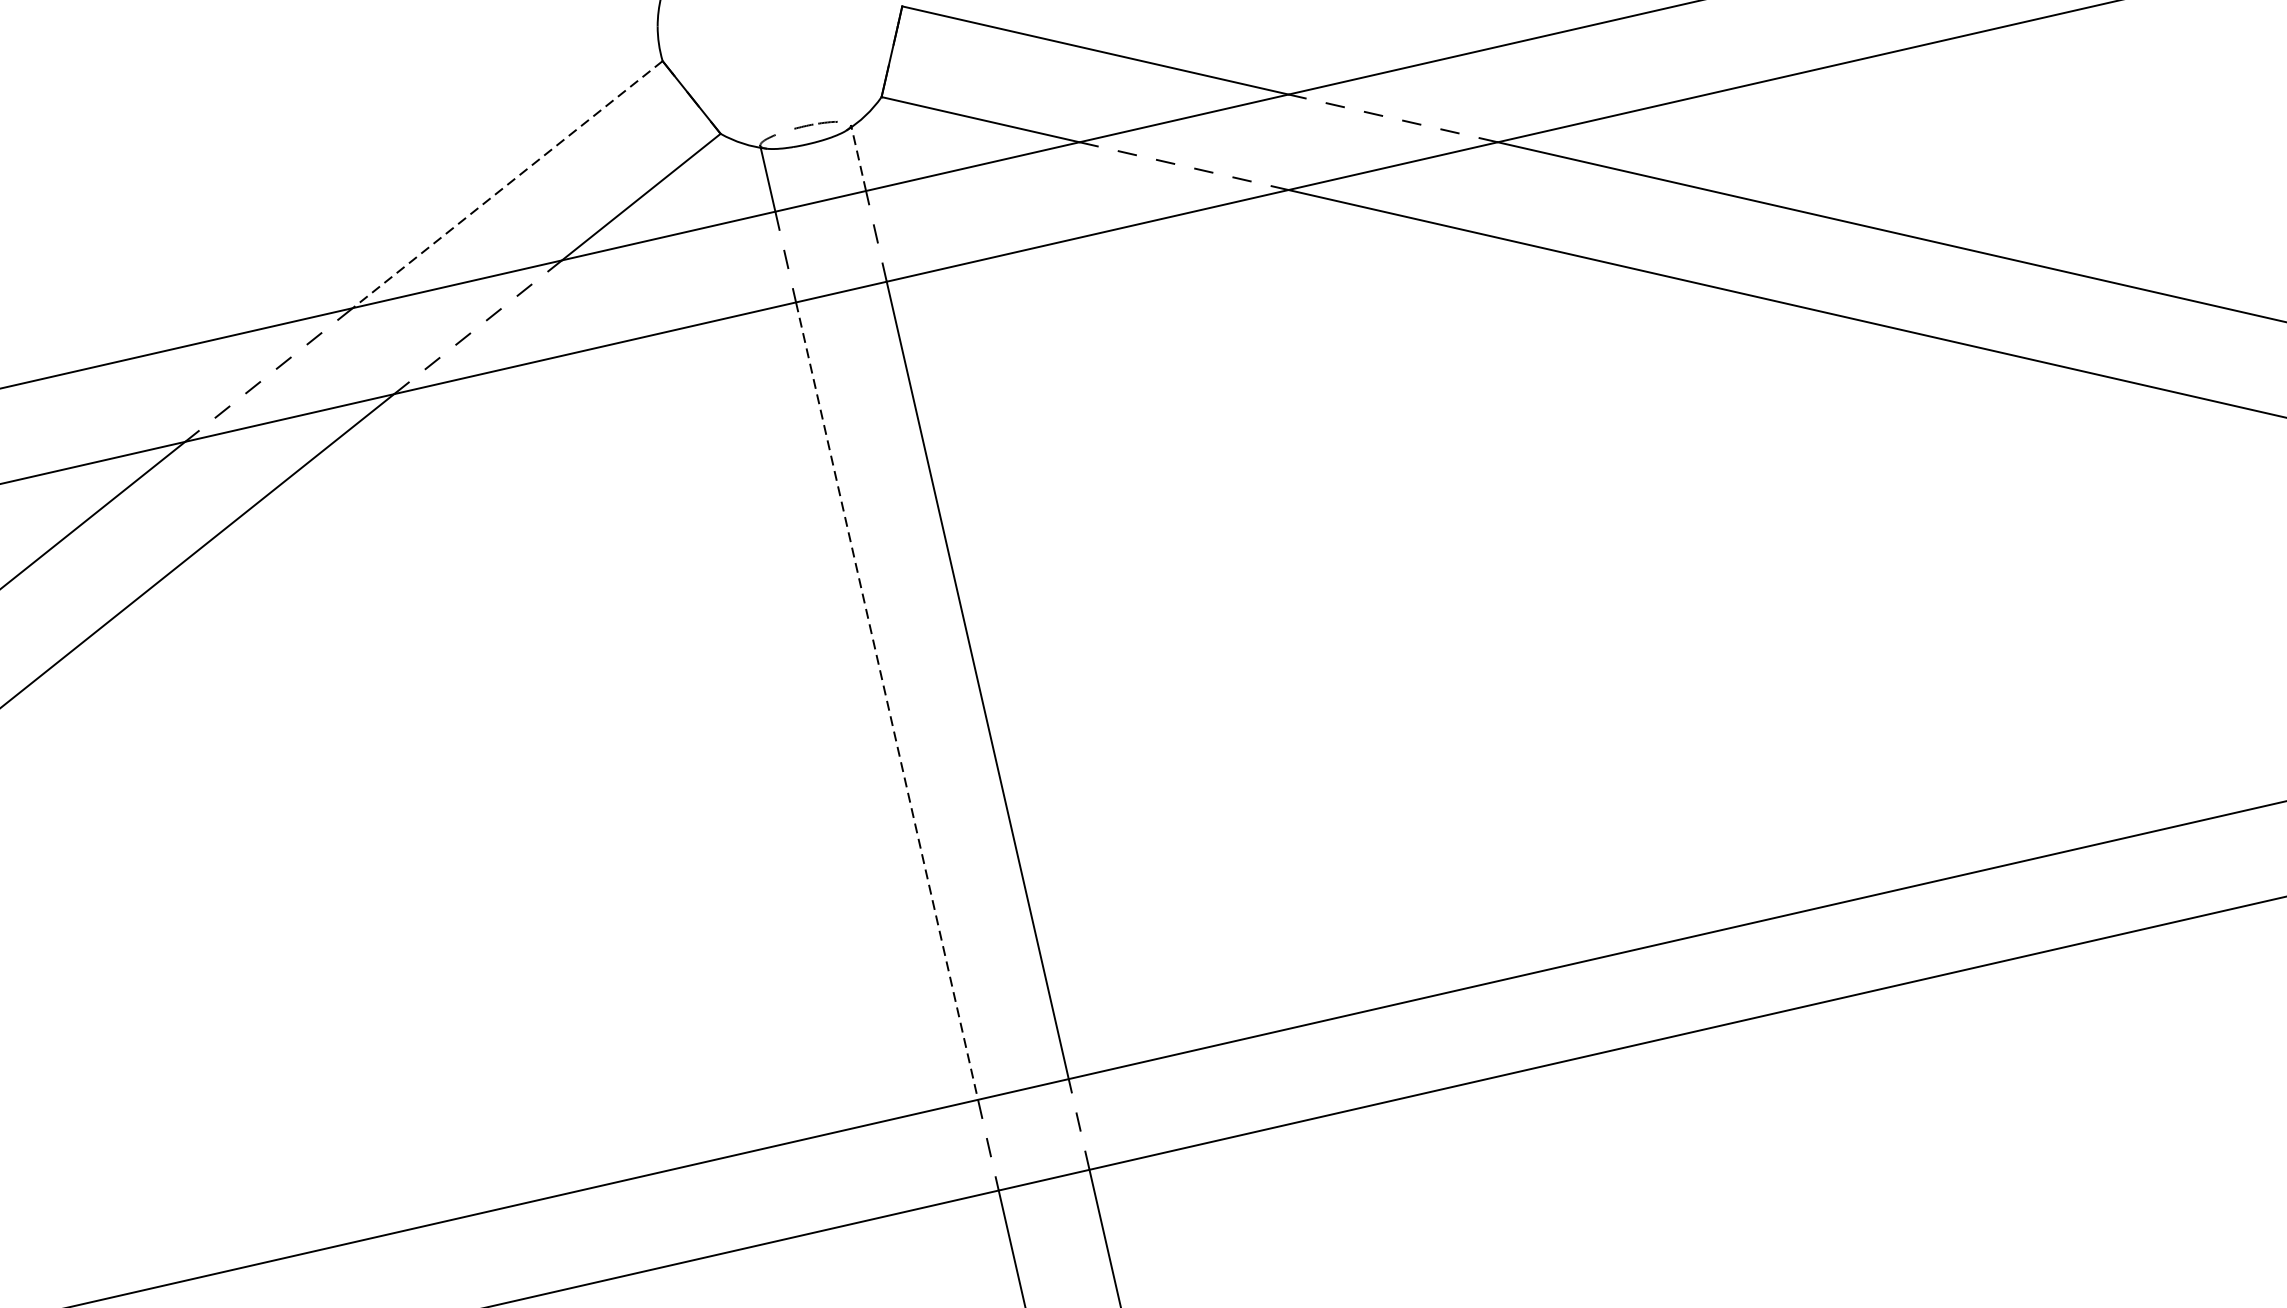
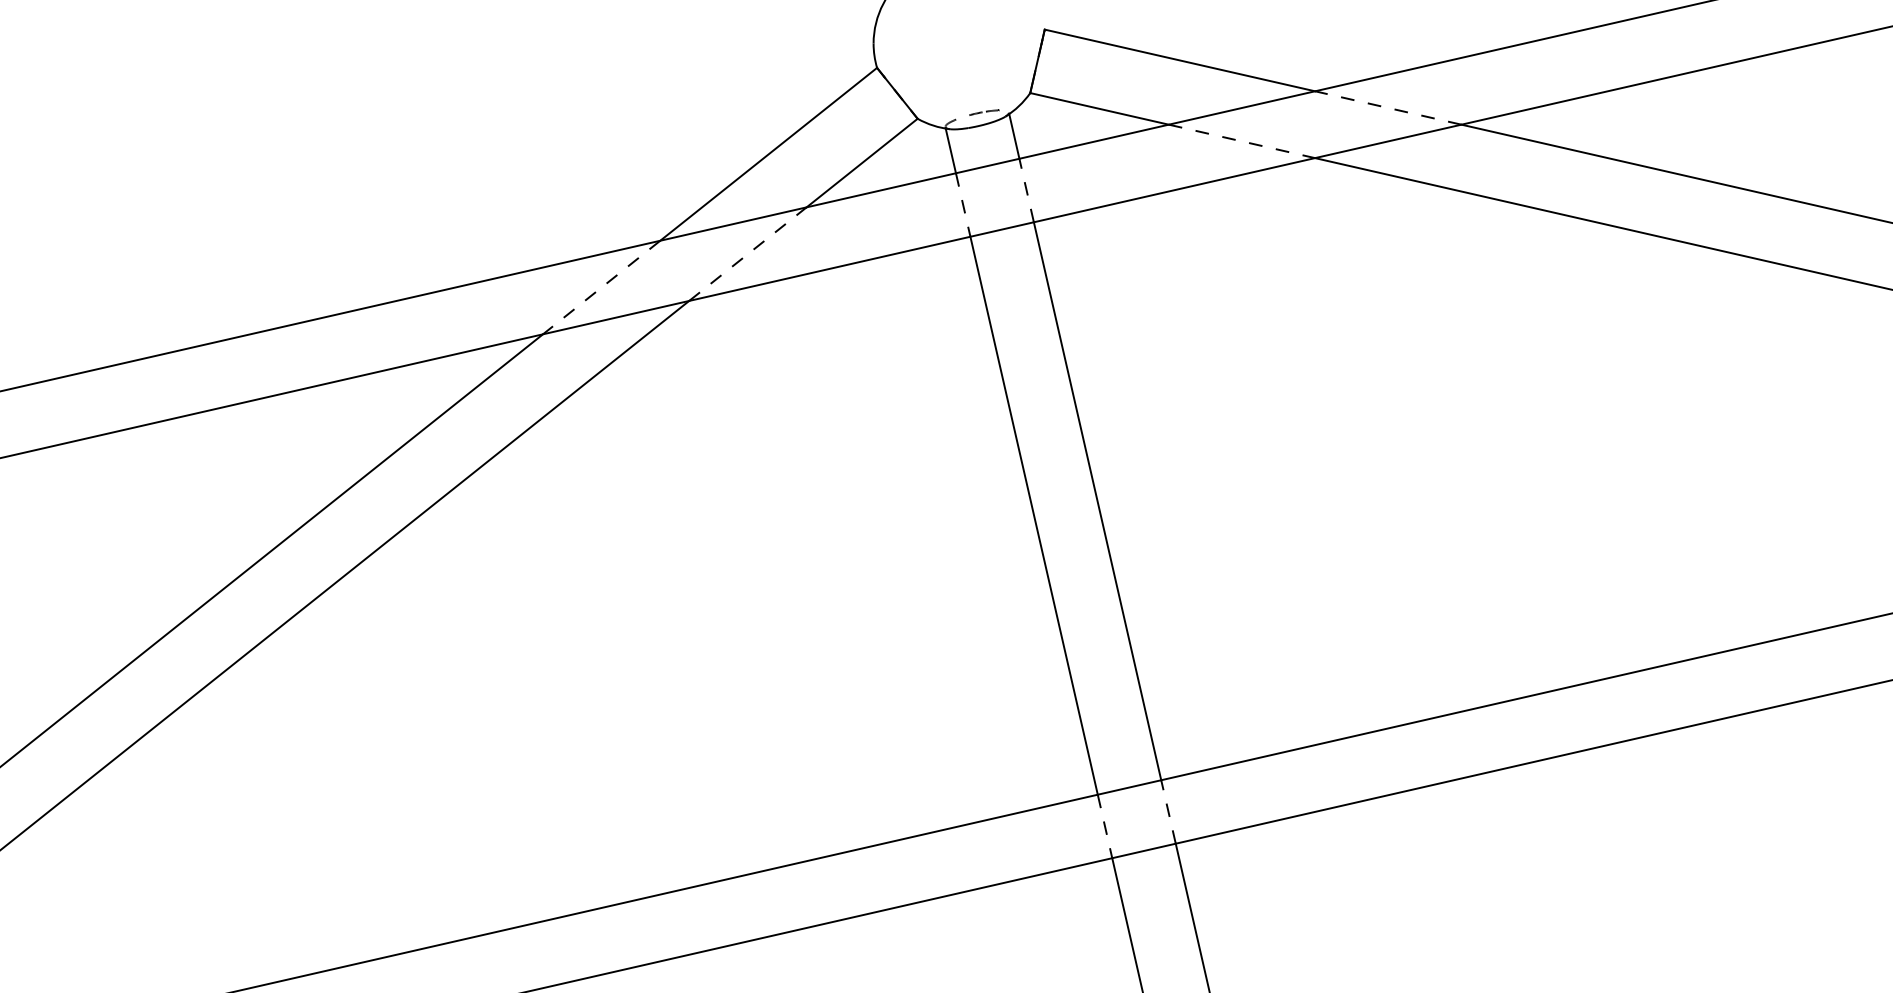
line: (859, 159) -> (1014, 136), dashed -> solid
line: (507, 184) -> (768, 154), dashed -> solid
line: (887, 702) -> (1034, 516), dashed -> solid

